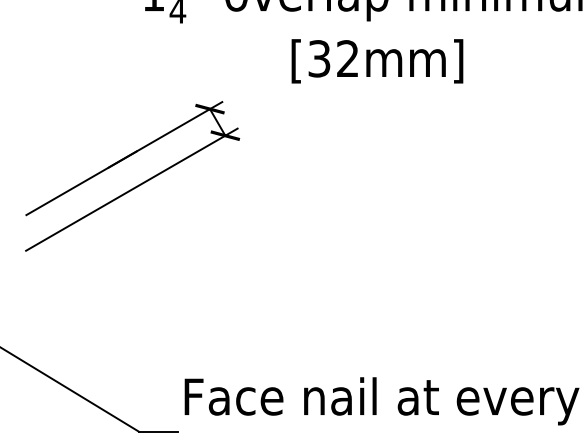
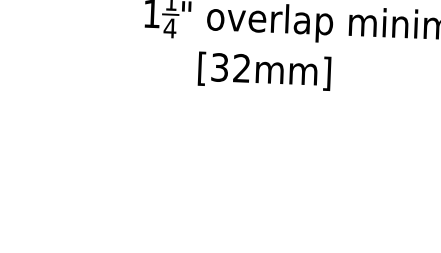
text: (377, 61) -> (264, 71), moved
part: (136, 185) -> (132, 161), removed

